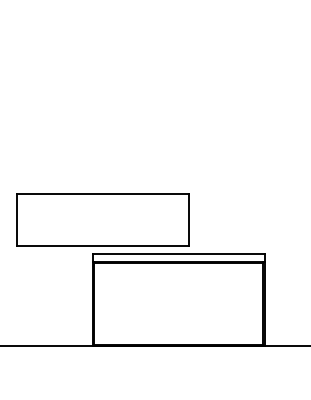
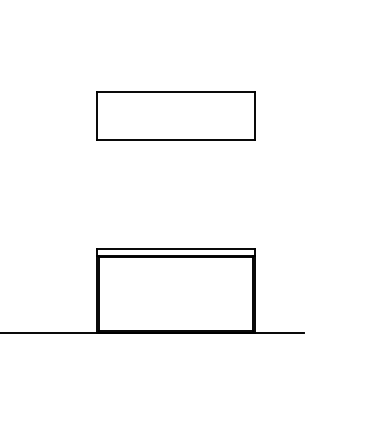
part: (102, 219) -> (175, 115), moved

